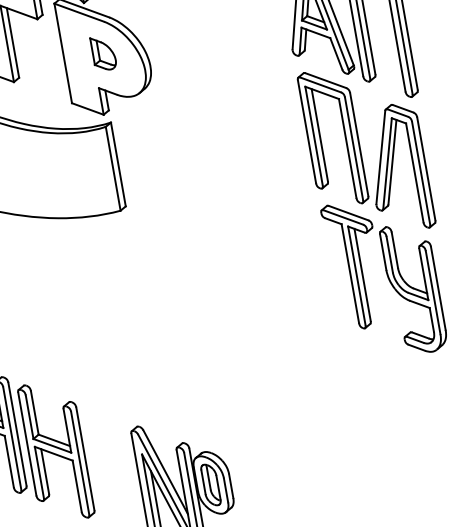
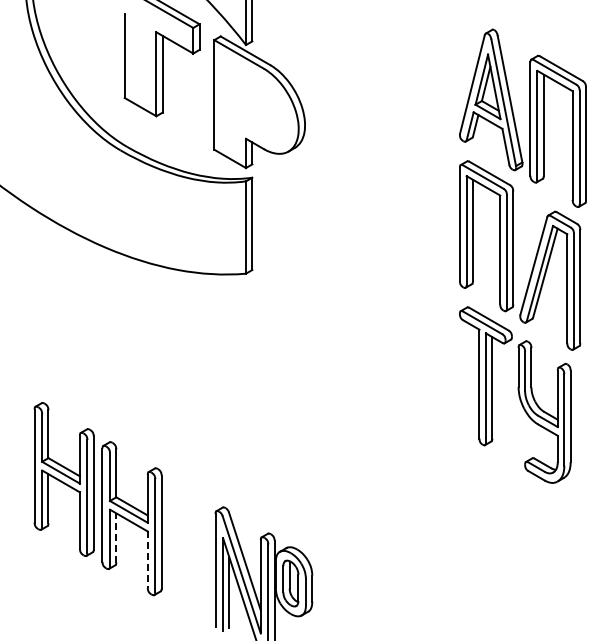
part: (103, 53) -> (257, 102), removed
line: (45, 471) -> (116, 537), solid -> dashed
line: (77, 487) -> (147, 560), solid -> dashed

